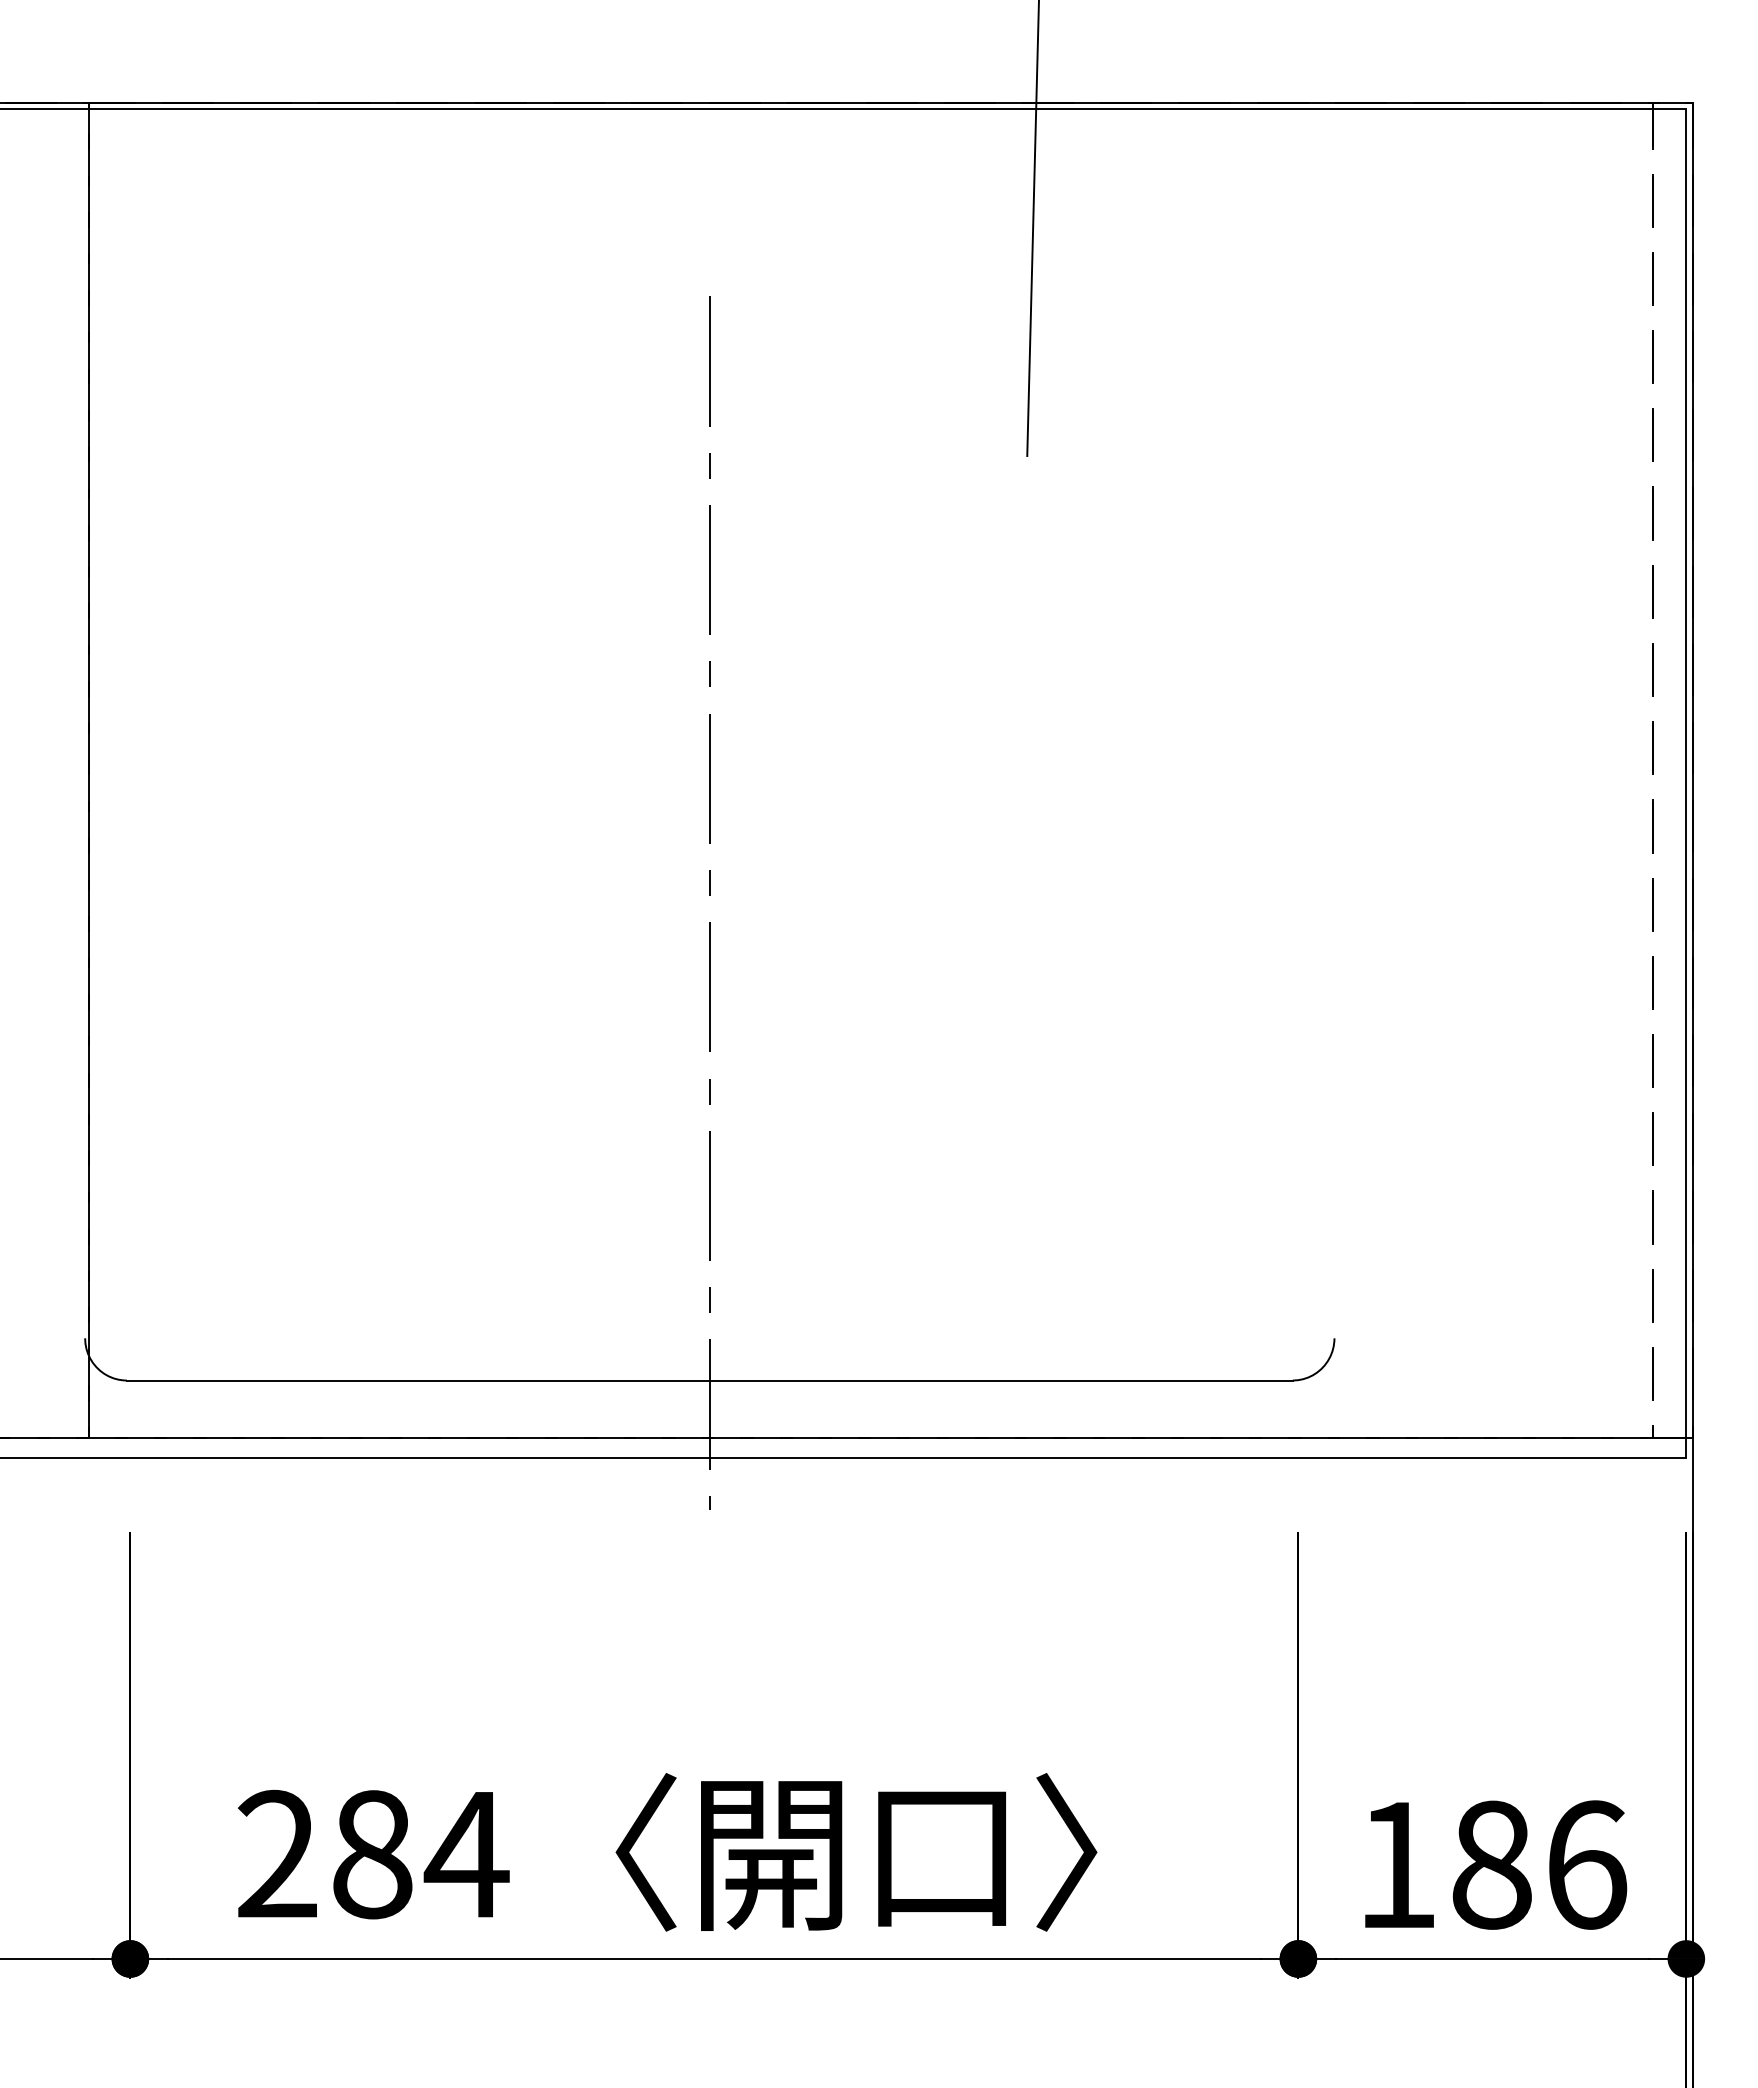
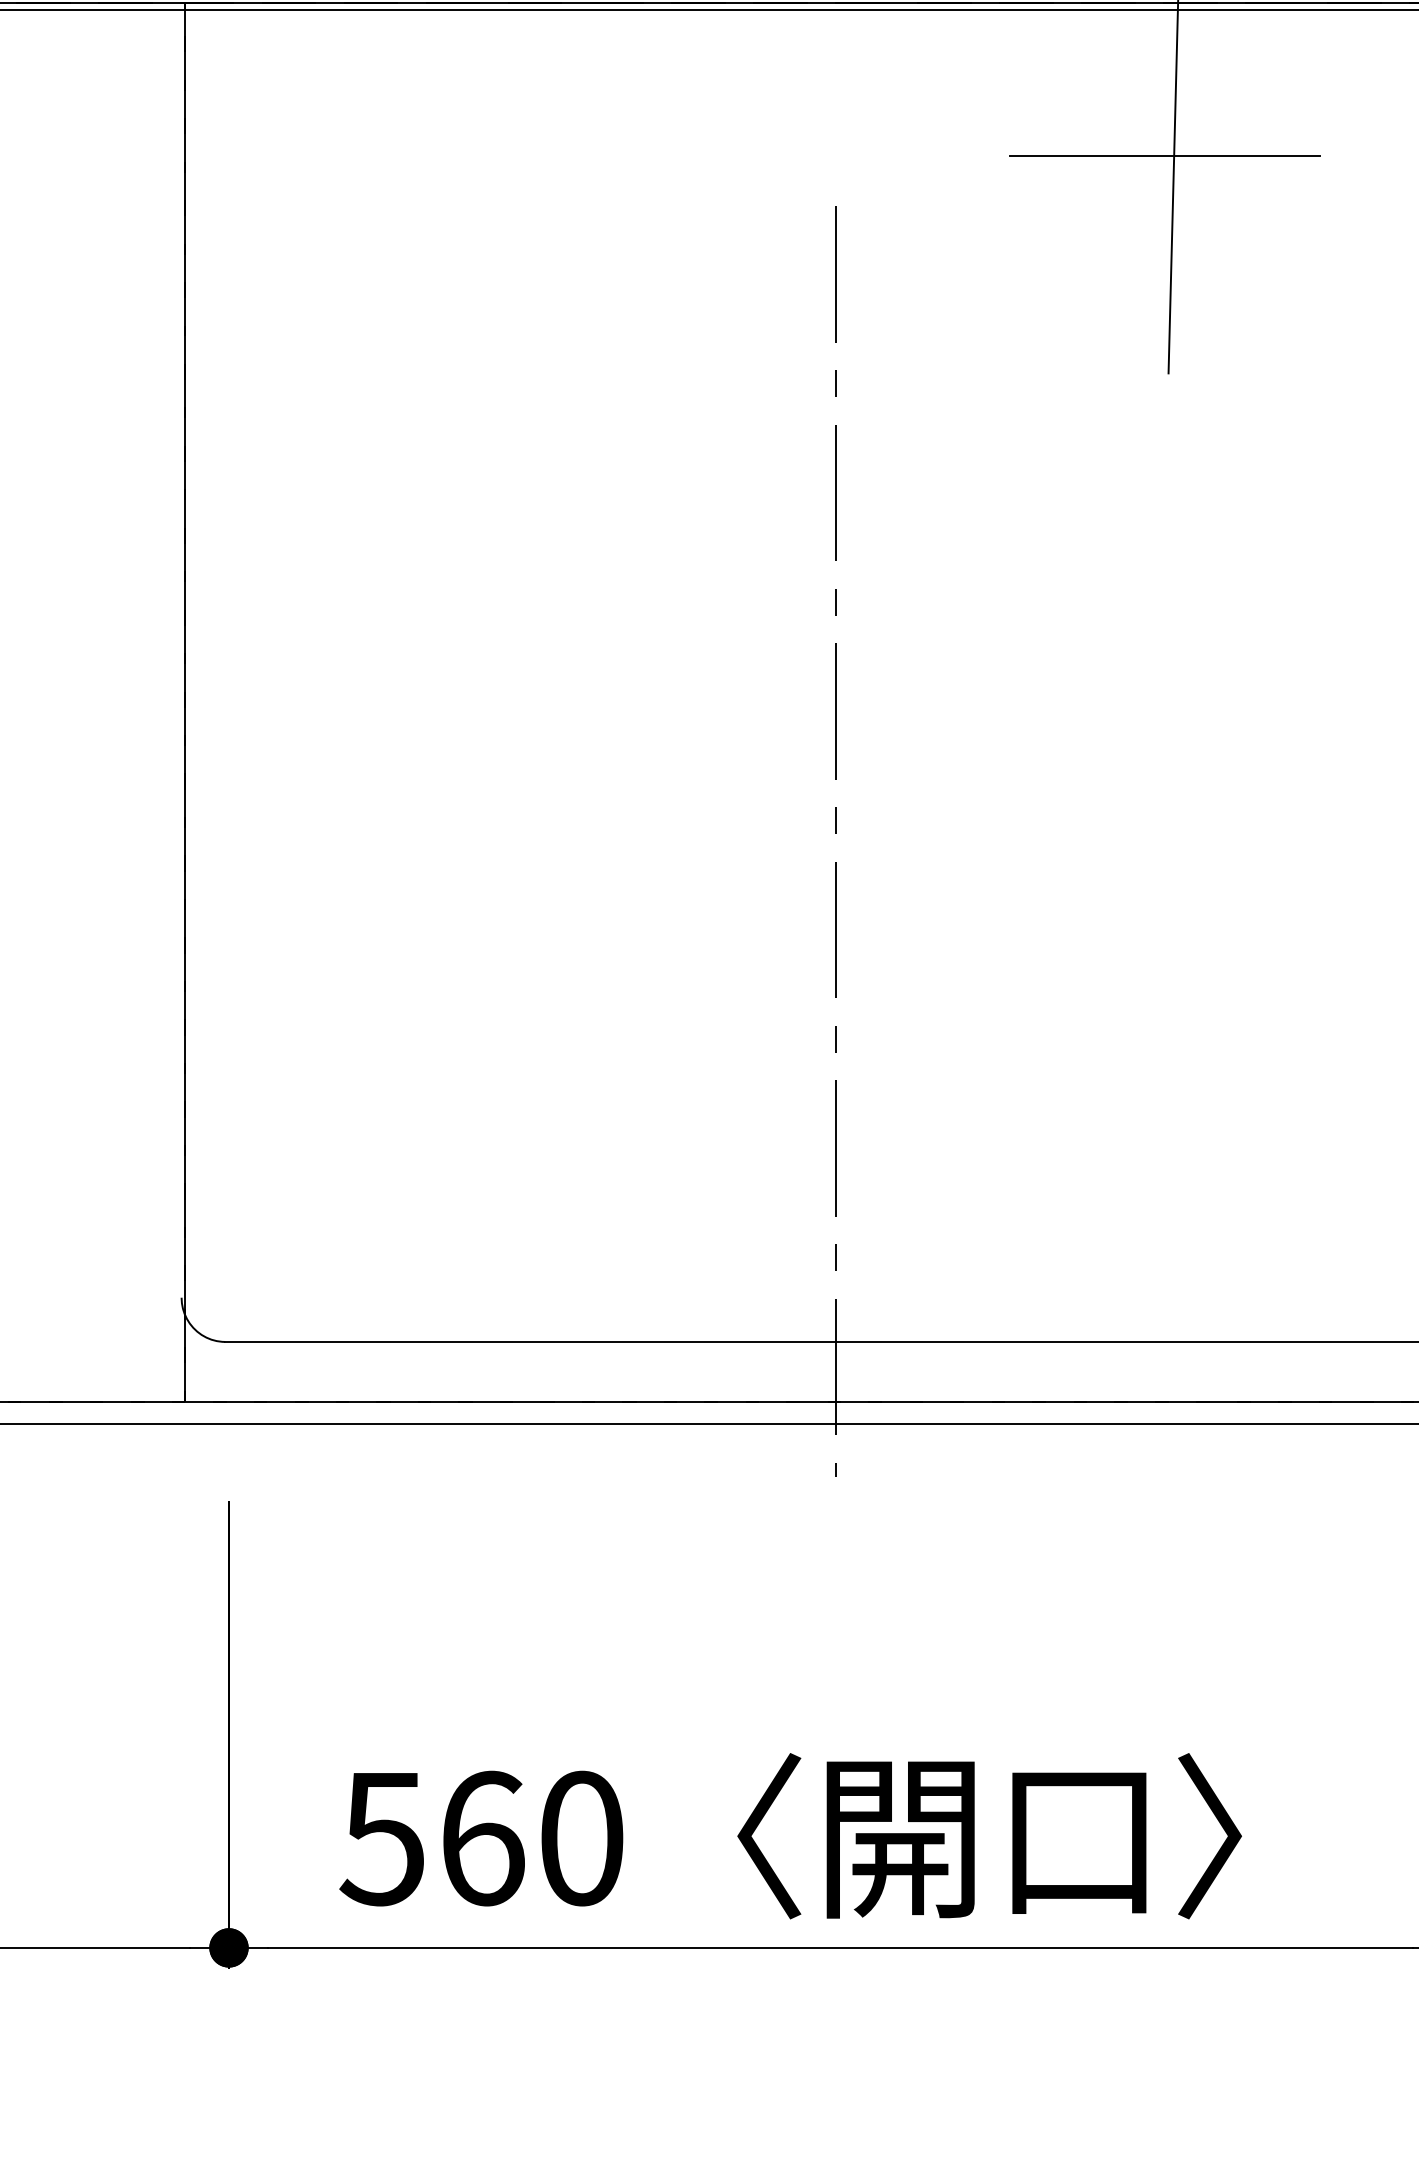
line: (1023, 248) -> (1164, 156), added
text: (372, 1854) -> (482, 1838), 284 -> 560

